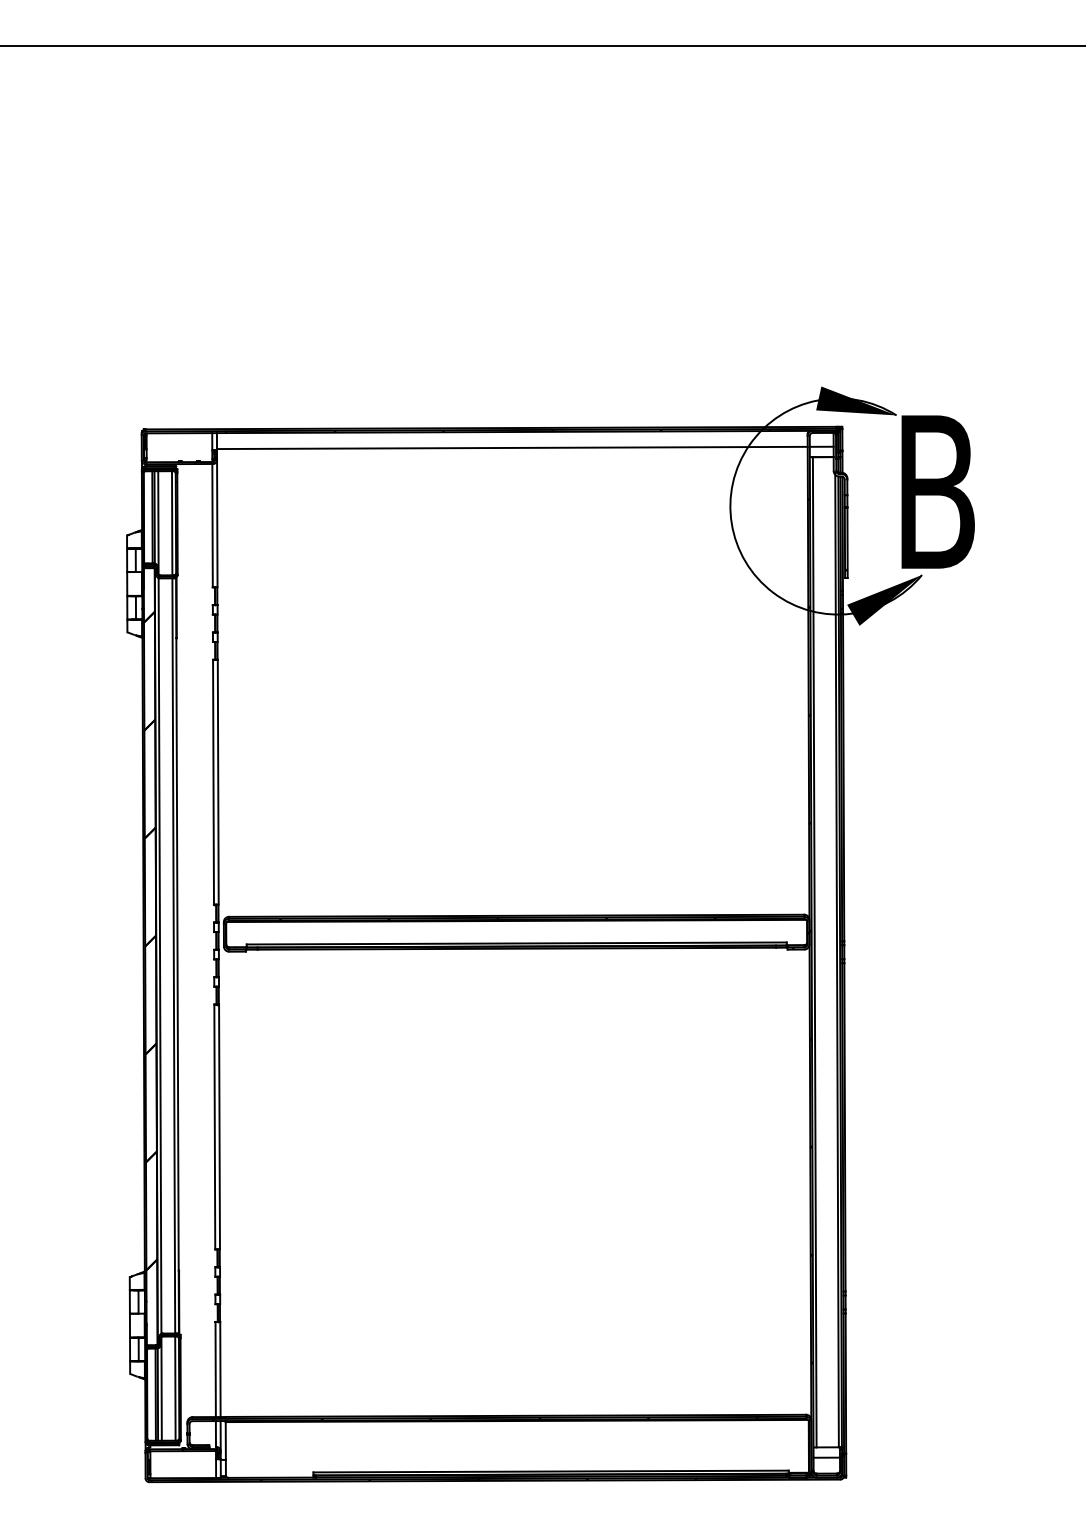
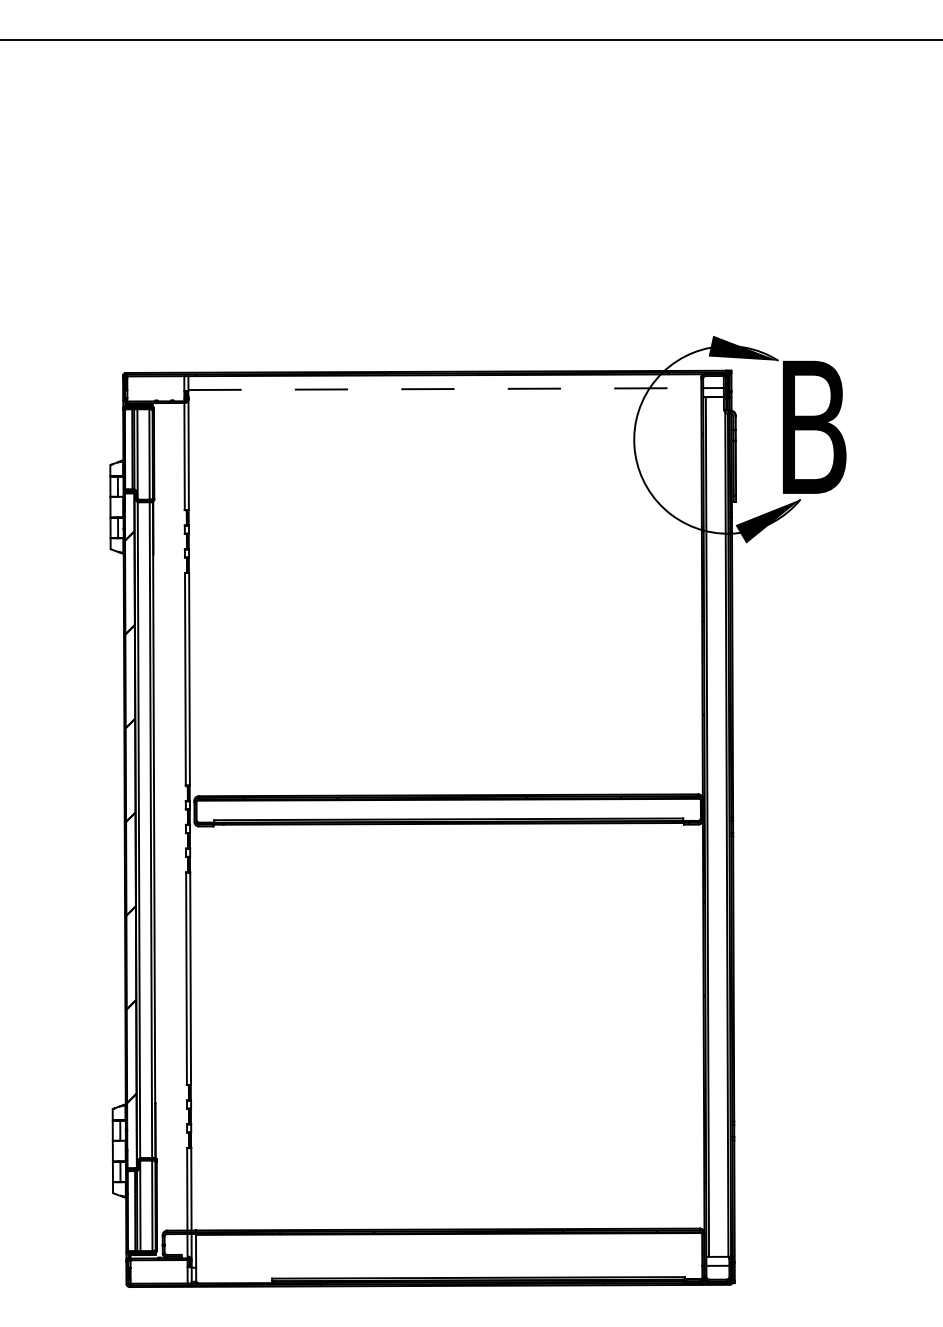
line: (512, 447) -> (445, 388), solid -> dashed

